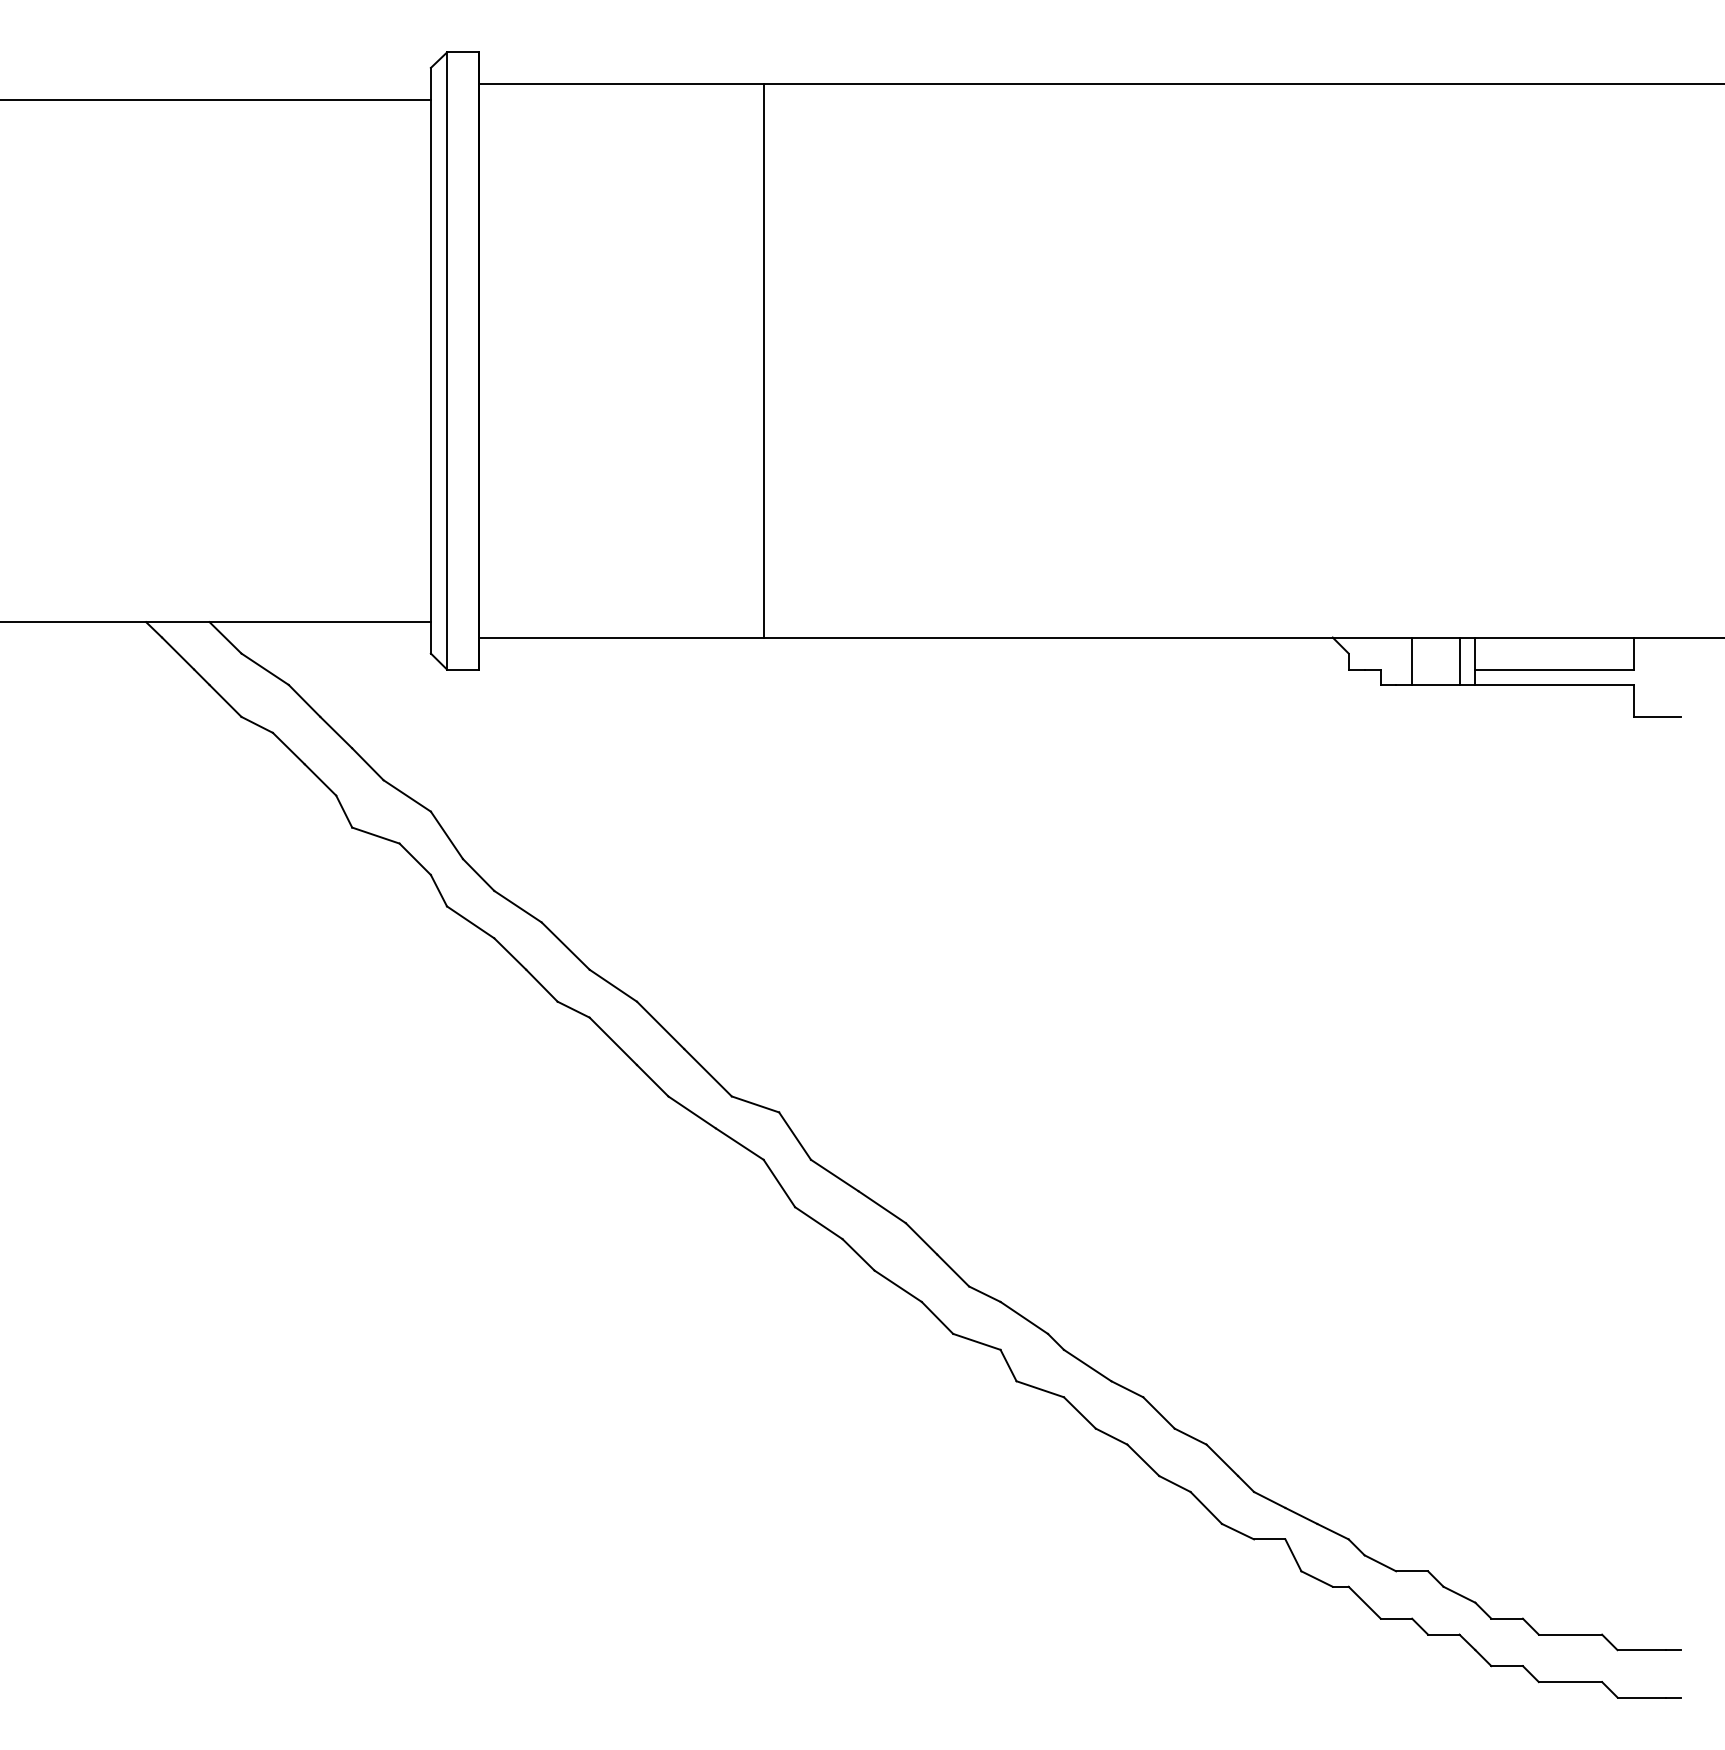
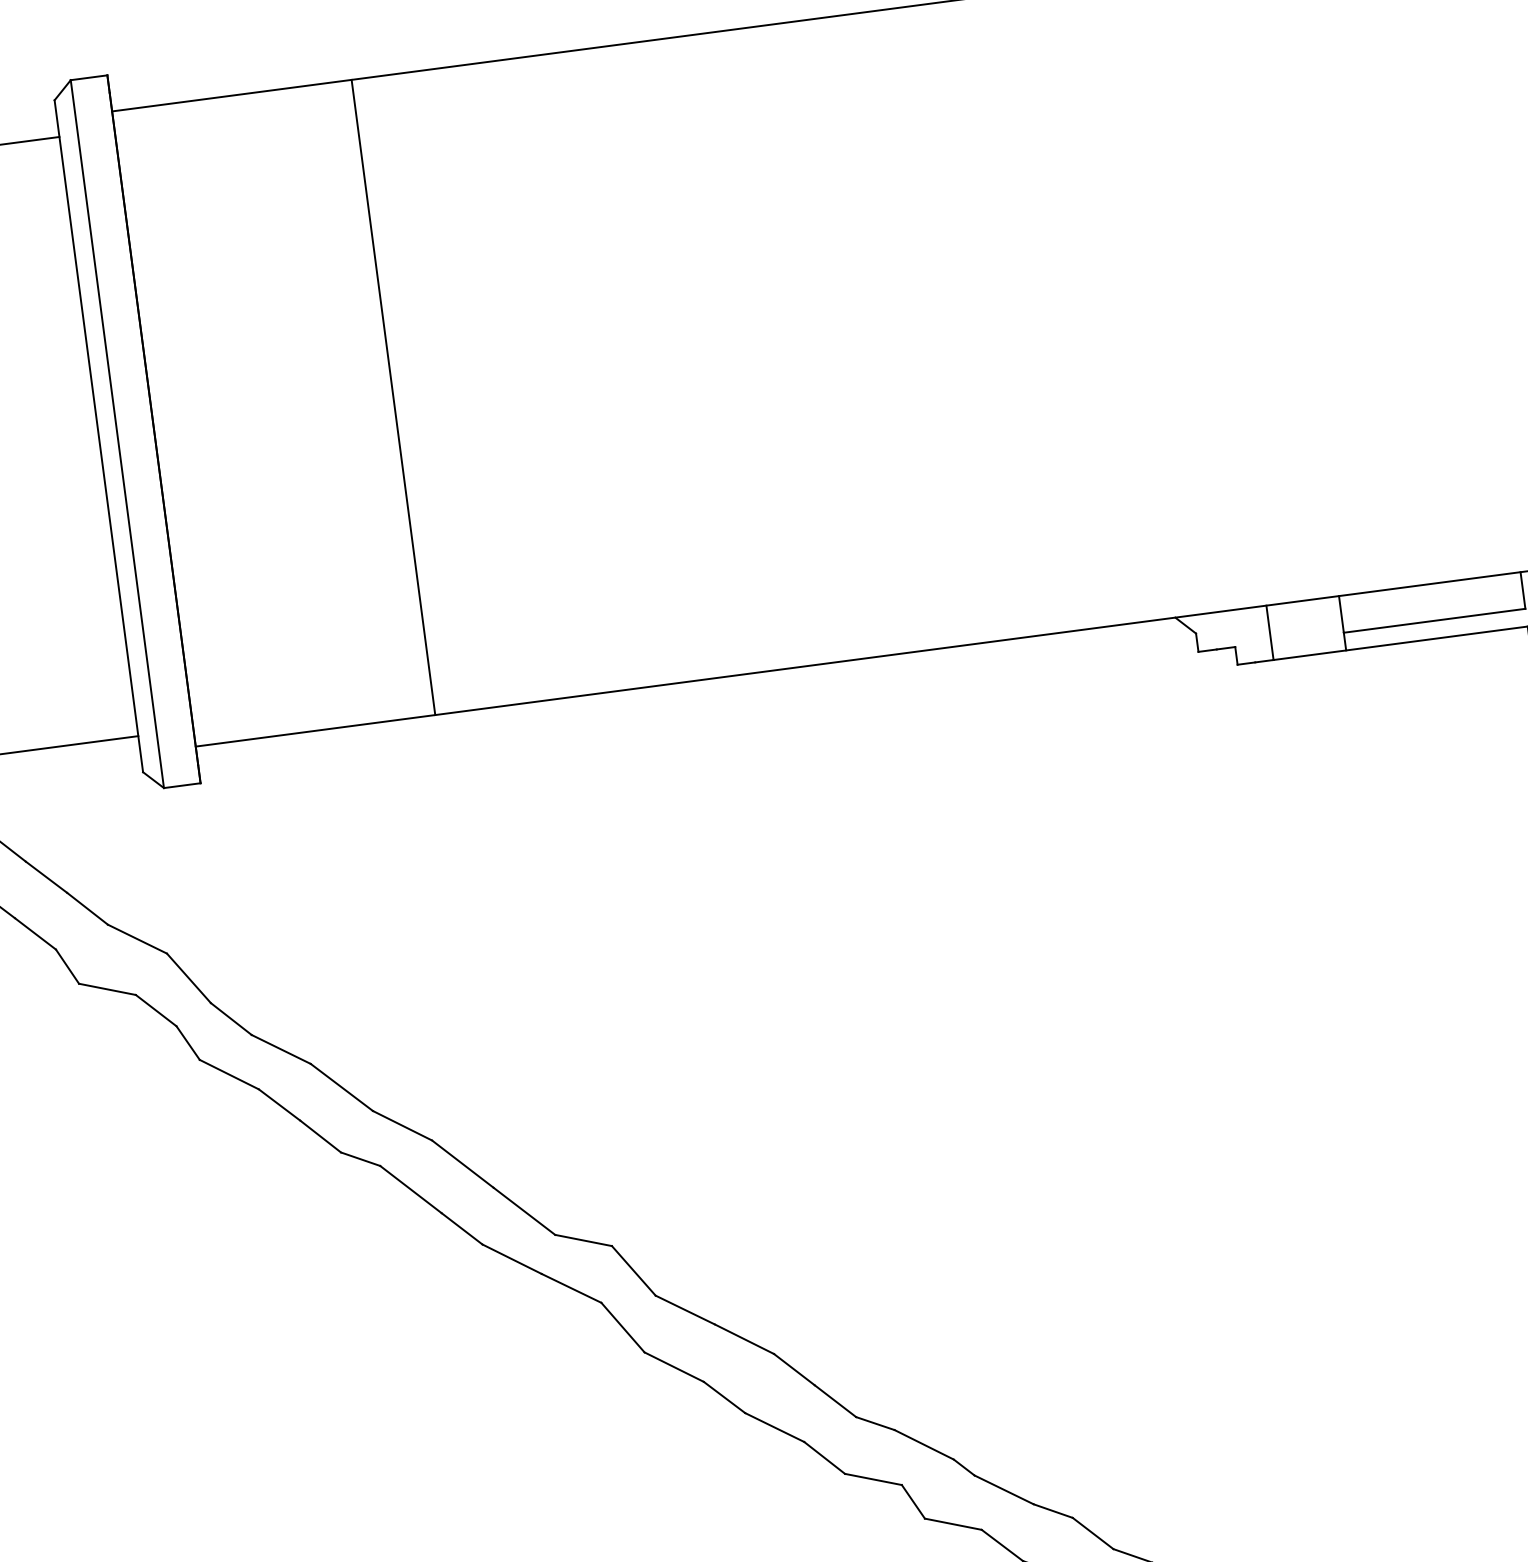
line: (763, 360) -> (393, 397), moved
line: (1459, 660) -> (1324, 624), removed

